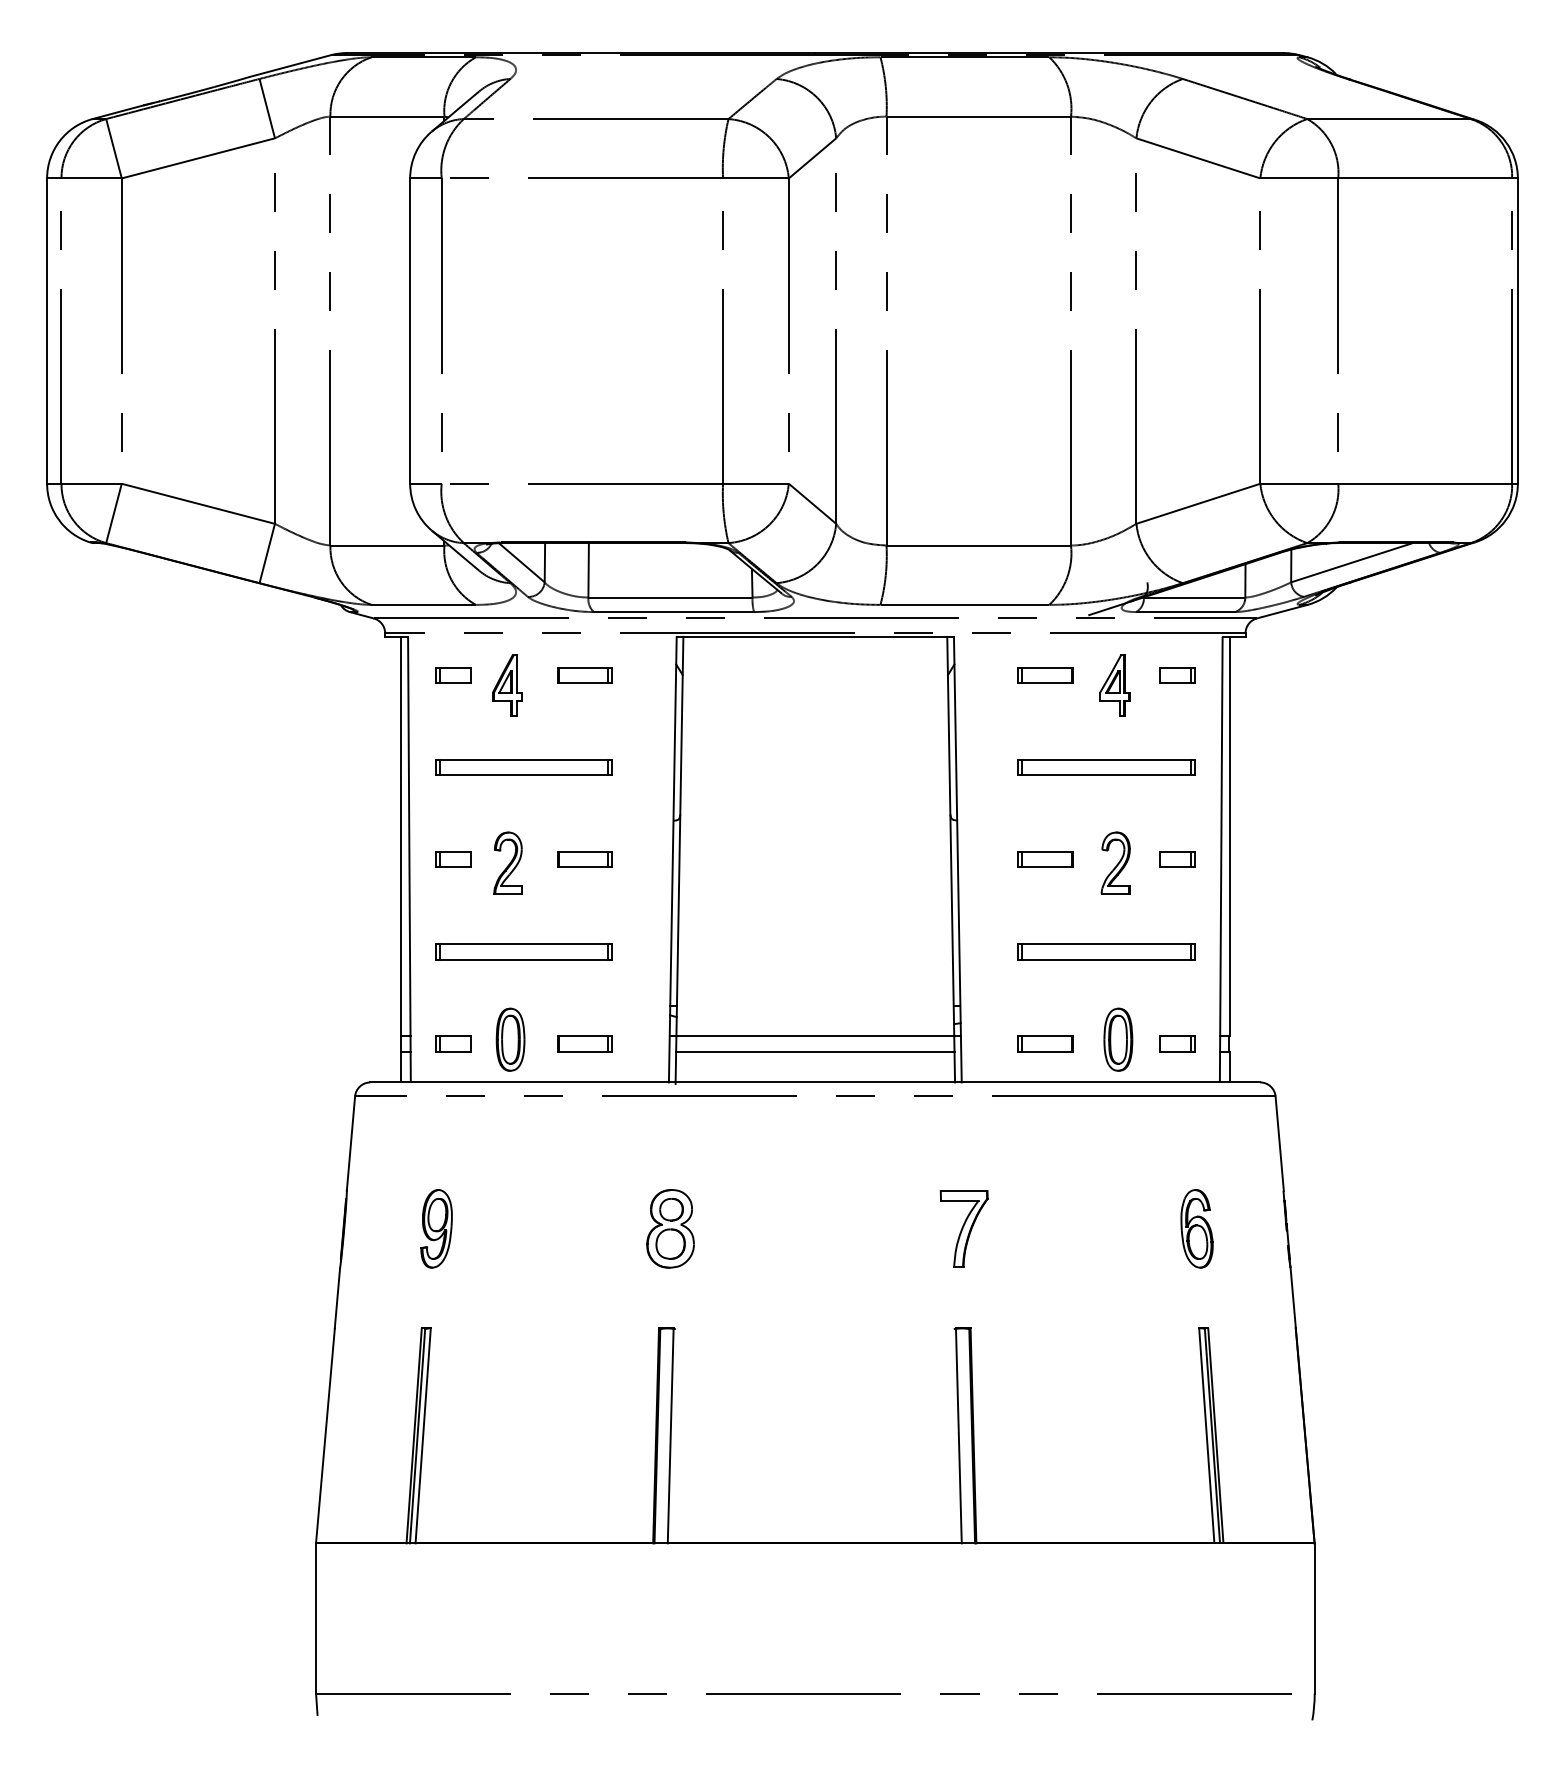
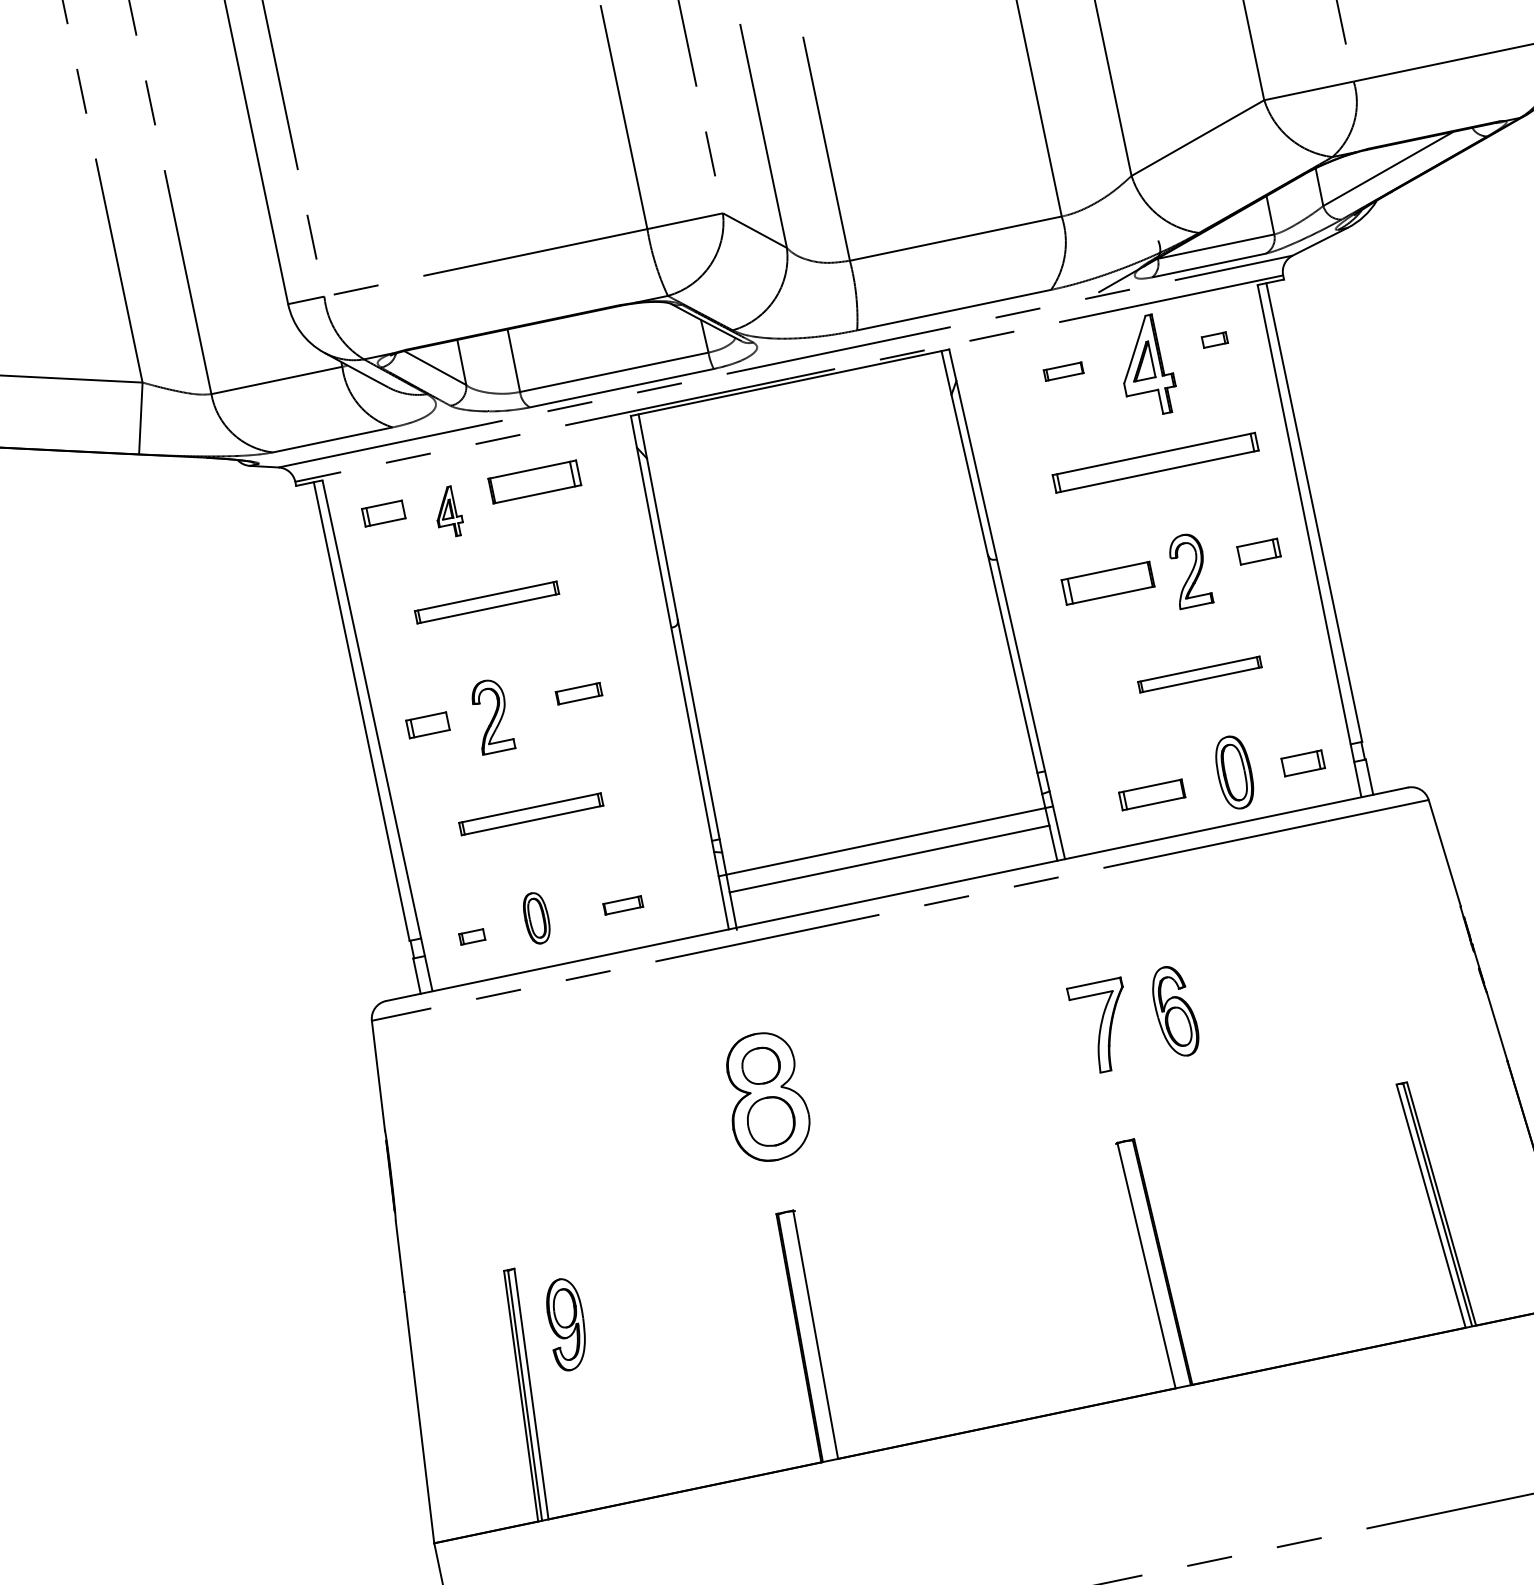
part: (584, 675) -> (534, 482), size x1.4
part: (1045, 675) -> (1063, 371), size x0.6
part: (1177, 675) -> (1215, 340), size x0.6
part: (507, 685) -> (448, 512), size x0.7
part: (1114, 685) -> (1145, 366), size x1.4
part: (523, 767) -> (486, 602), size x0.7
part: (584, 859) -> (578, 693), size x0.7
part: (1045, 859) -> (1107, 583), size x1.4
part: (523, 951) -> (530, 813), size x0.7
part: (1106, 951) -> (1199, 674), size x0.6
part: (510, 1039) -> (536, 918), size x0.7
part: (453, 1043) -> (472, 936), size x0.6
part: (584, 1043) -> (622, 904), size x0.6
part: (436, 1228) -> (566, 1324), moved
part: (670, 1228) -> (765, 1096), size x1.4
part: (1196, 1228) -> (1174, 1011), moved

